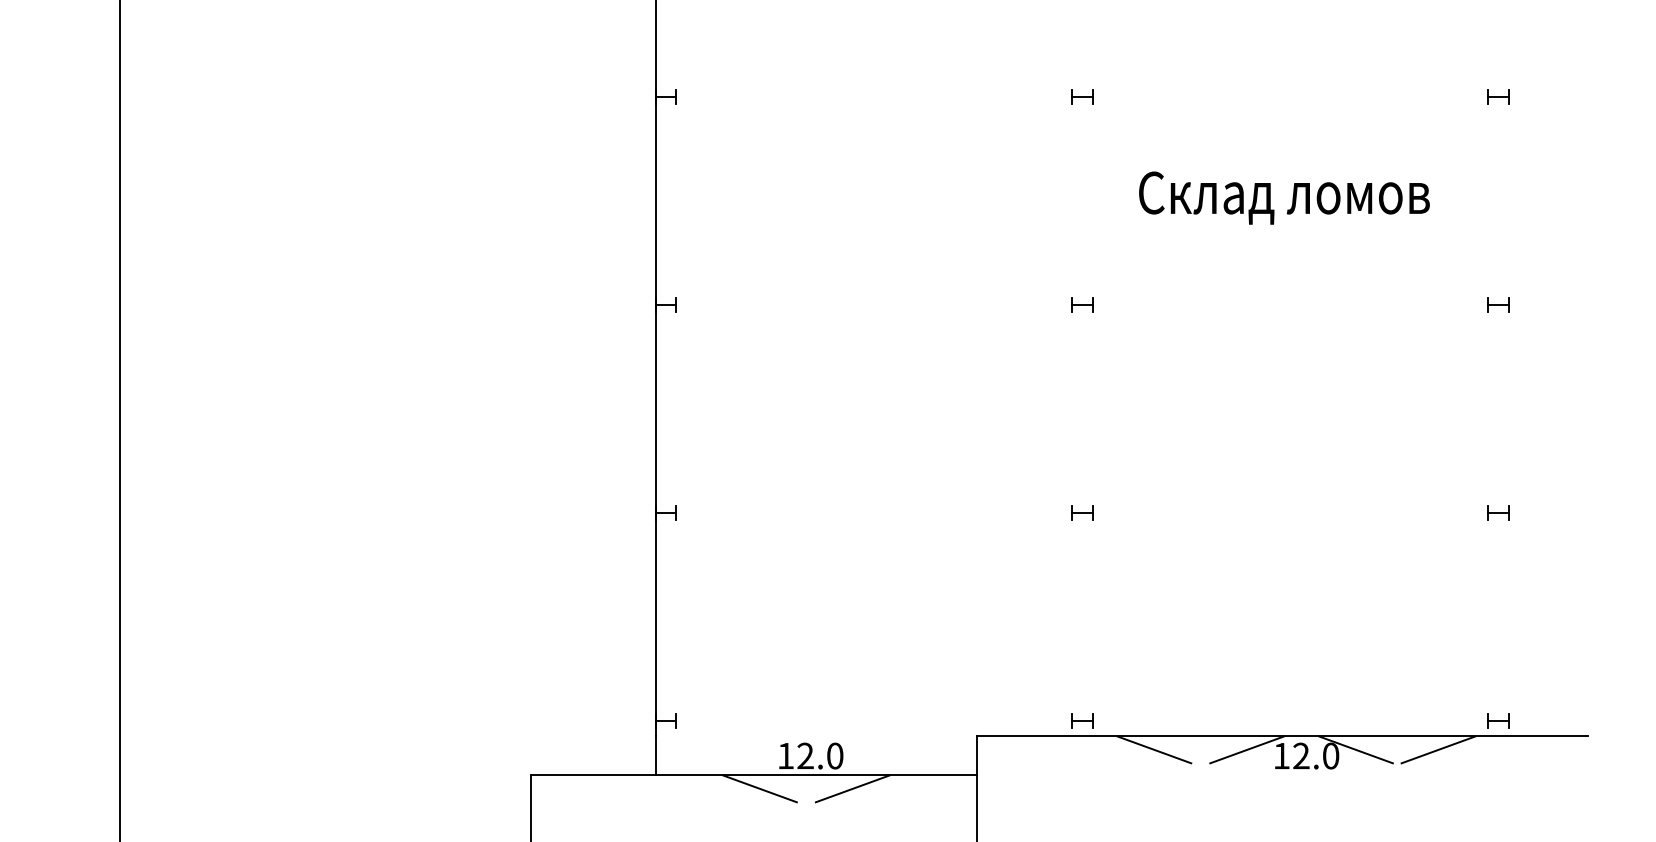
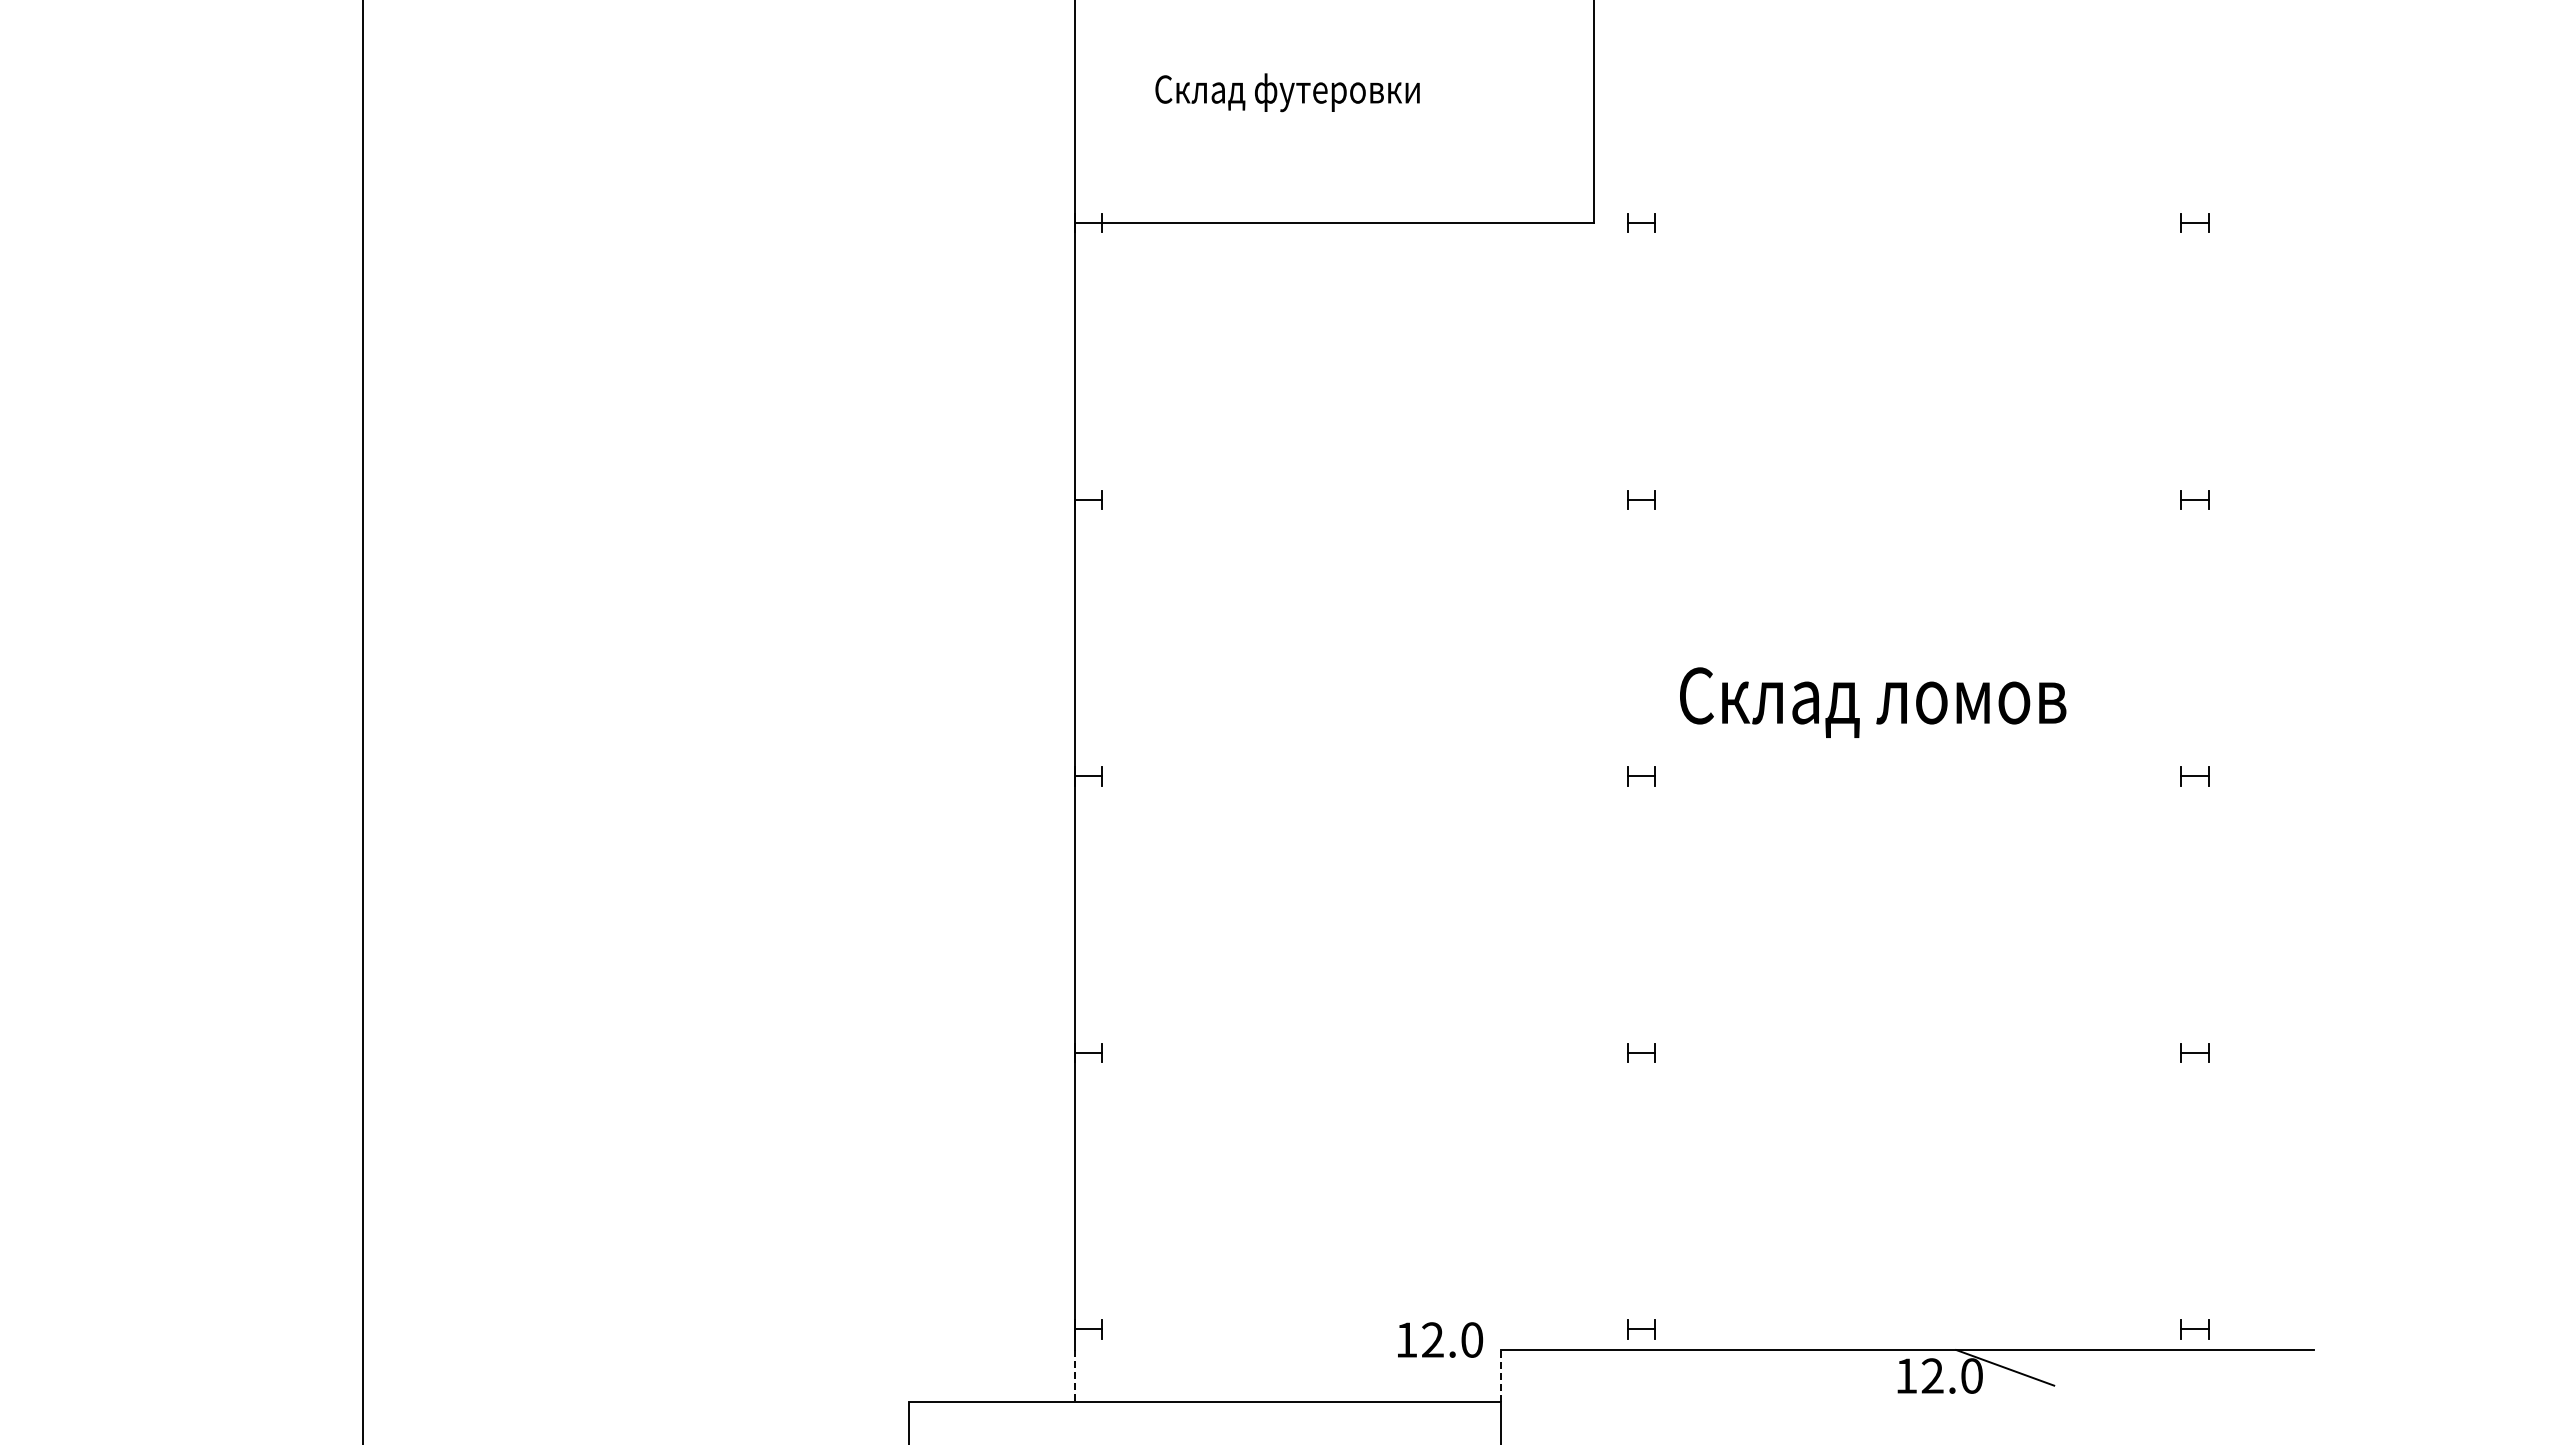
text: (1284, 197) -> (1873, 702), moved
line: (1154, 749) -> (1737, 1367), removed
line: (1247, 749) -> (1860, 1367), removed
line: (1438, 749) -> (2114, 1367), removed
line: (655, 755) -> (1074, 1375), solid -> dashed
text: (811, 755) -> (1440, 1339), moved
line: (976, 755) -> (1501, 1375), solid -> dashed
line: (760, 788) -> (1213, 1419), removed
line: (852, 788) -> (1336, 1419), removed

